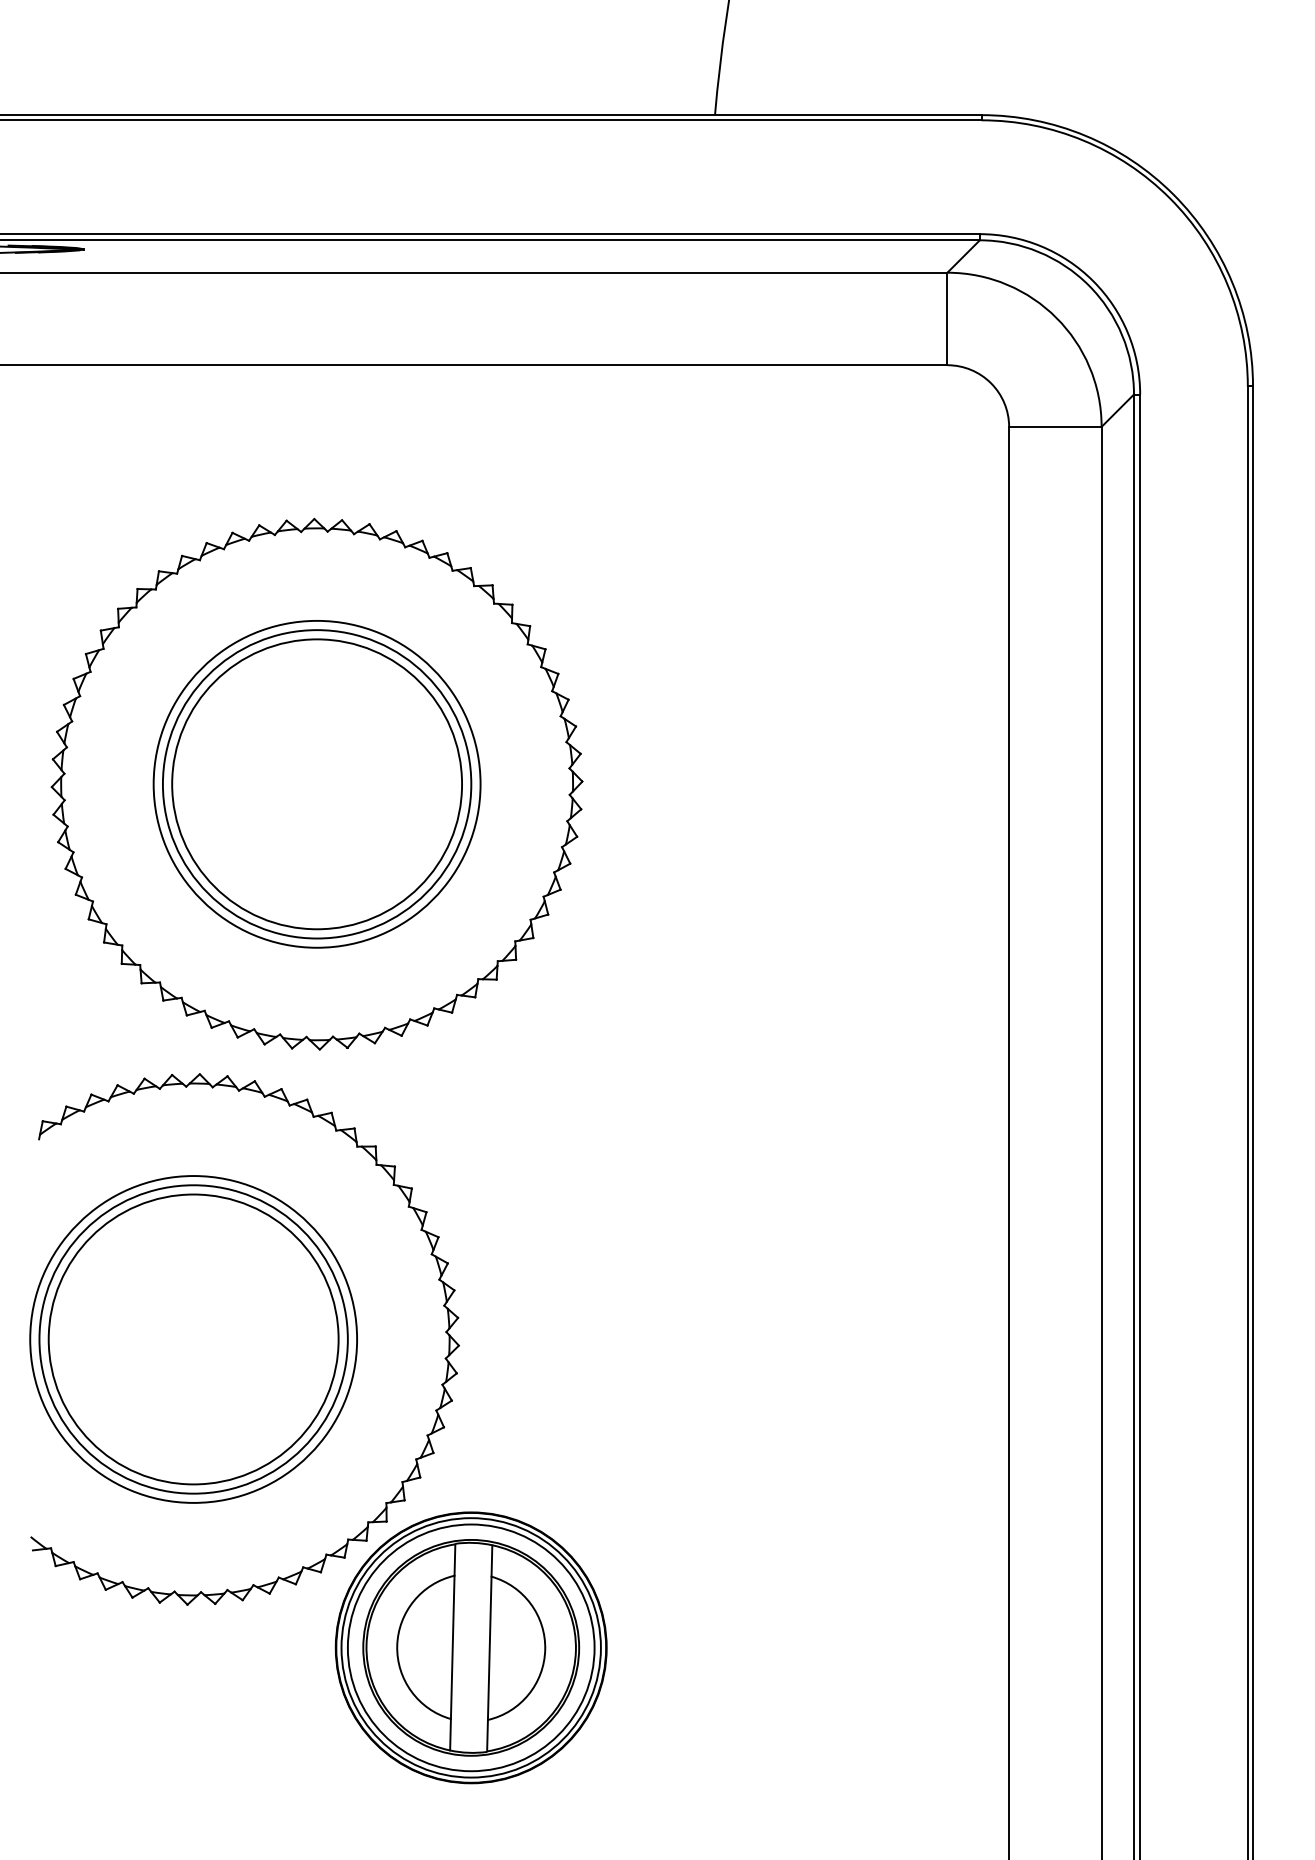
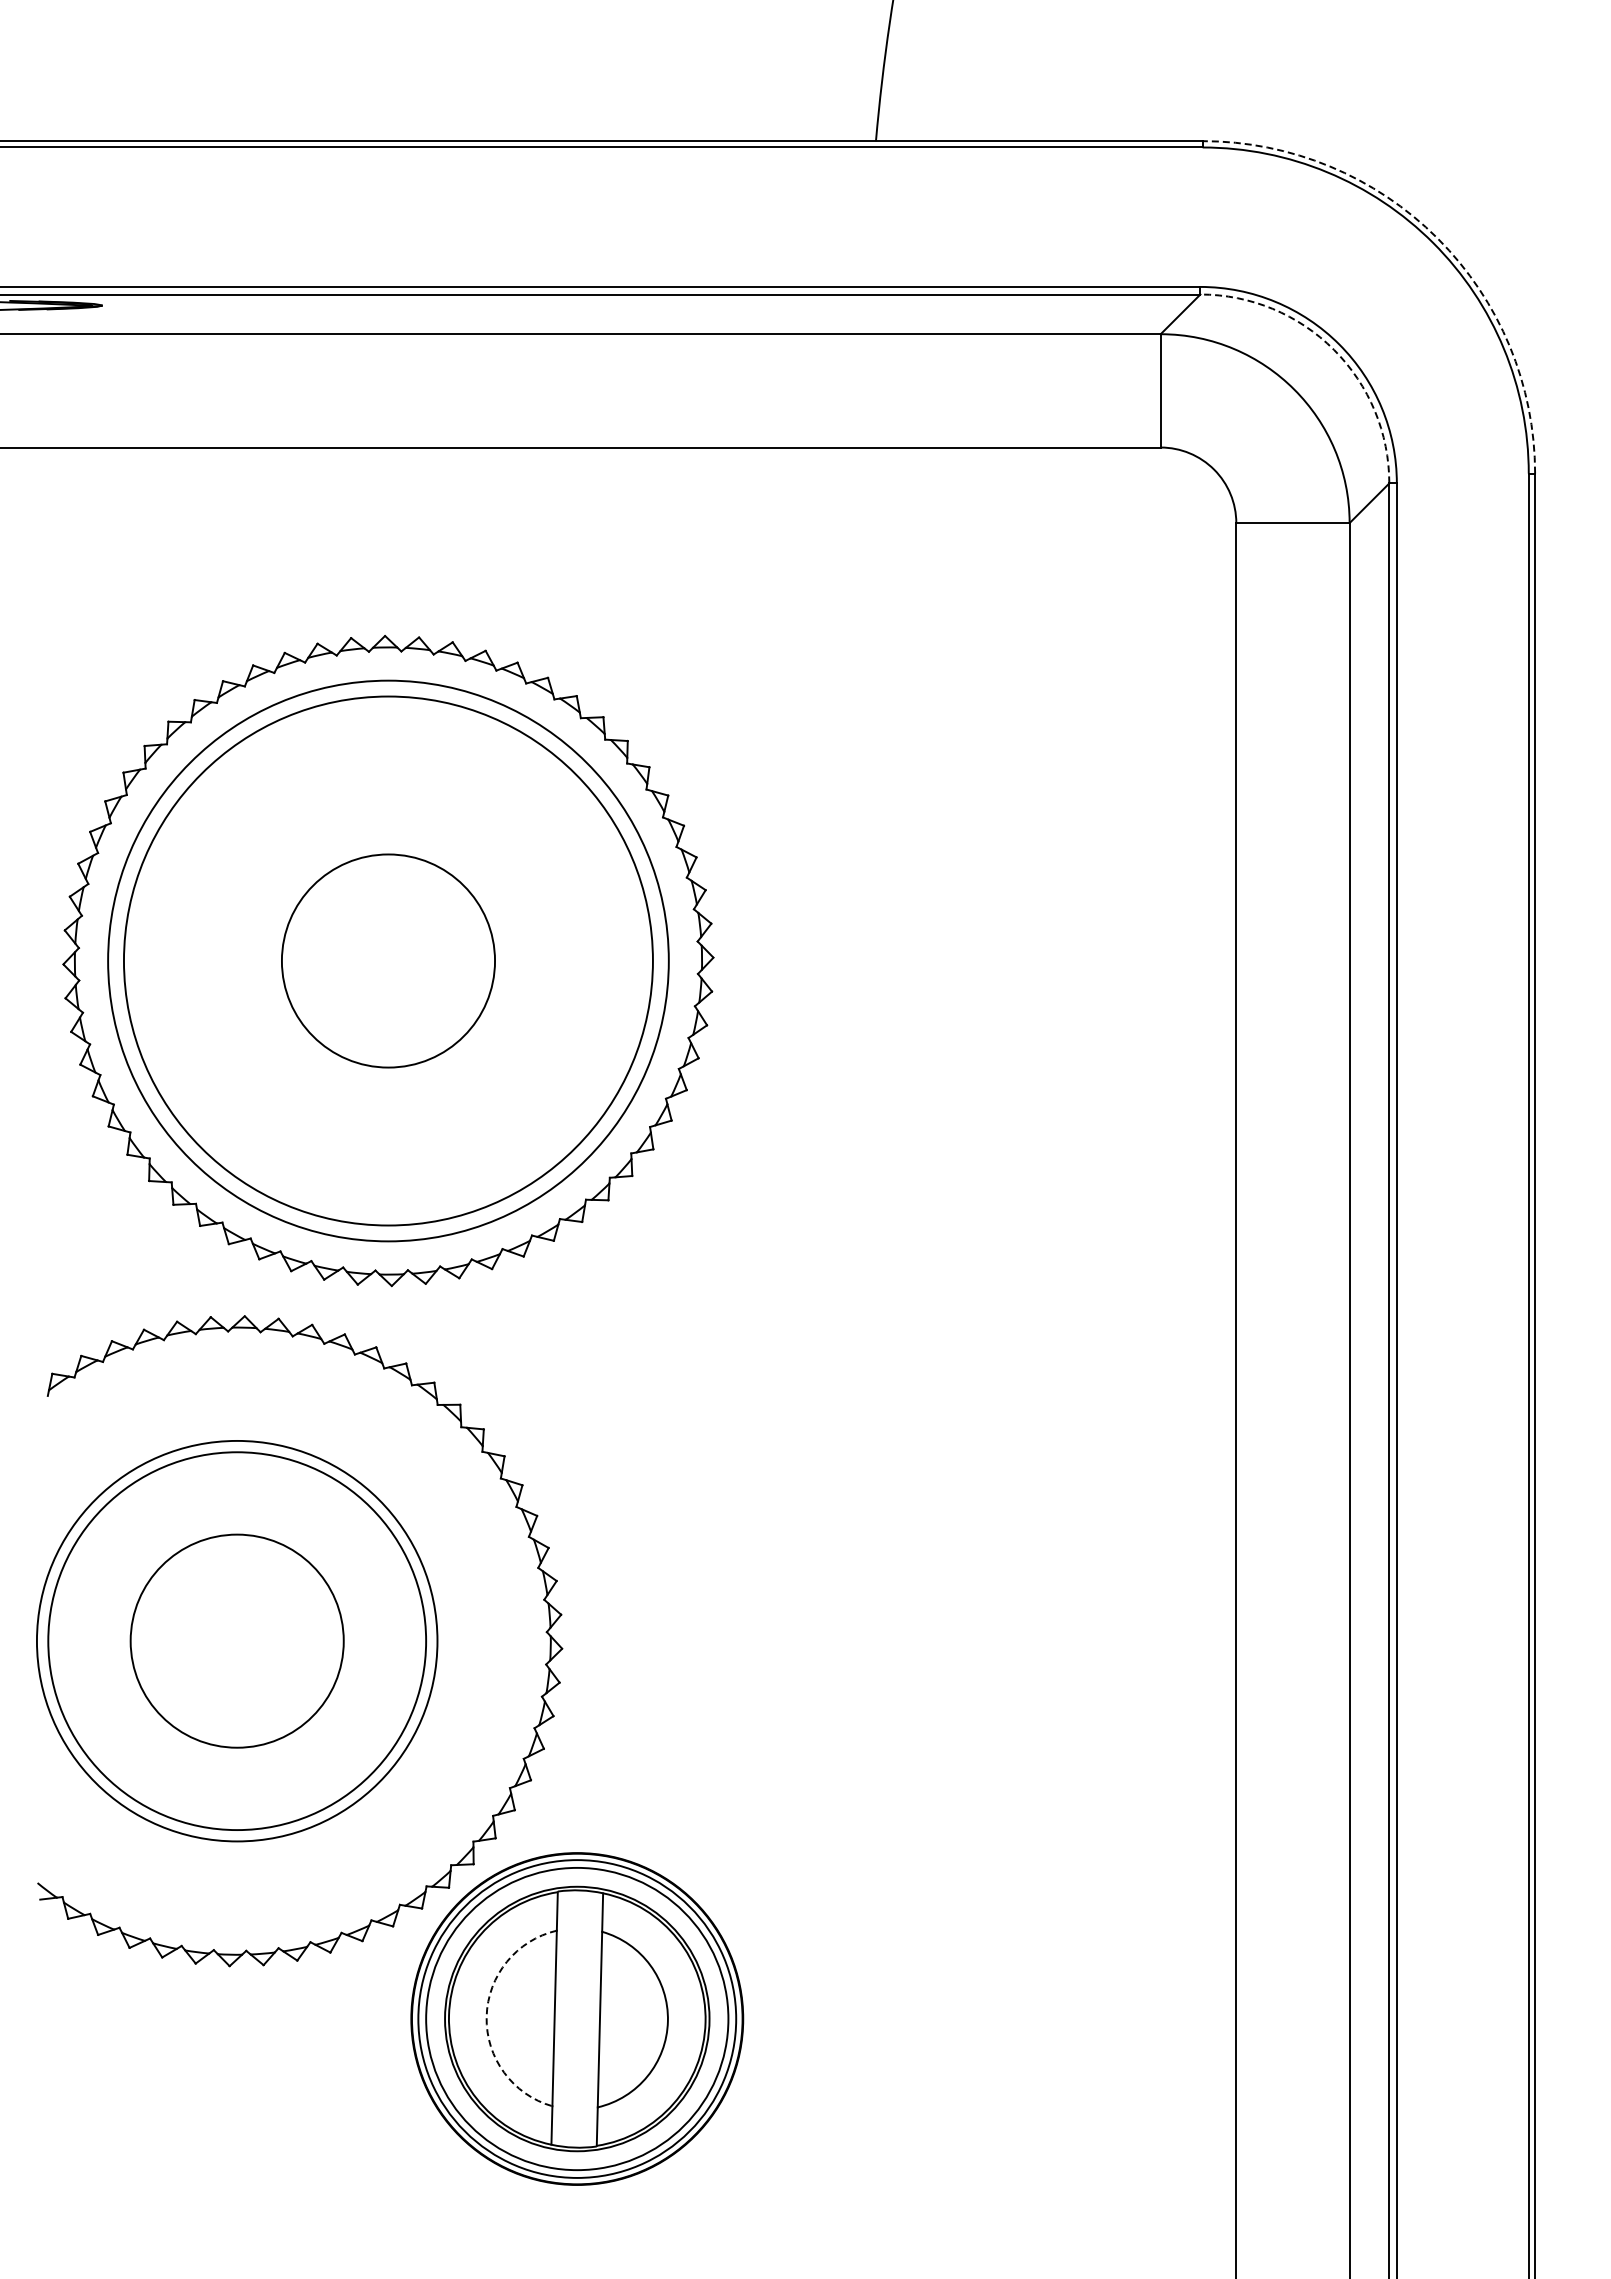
arc: (1173, 194) -> (1437, 238), solid -> dashed
arc: (1088, 285) -> (1333, 349), solid -> dashed
circle: (317, 783) -> (388, 960), size x0.6
circle: (317, 783) -> (388, 960), size x1.4
circle: (317, 783) -> (388, 960), size x1.4
circle: (193, 1338) -> (236, 1640), size x0.6
arc: (397, 1645) -> (486, 2016), solid -> dashed

